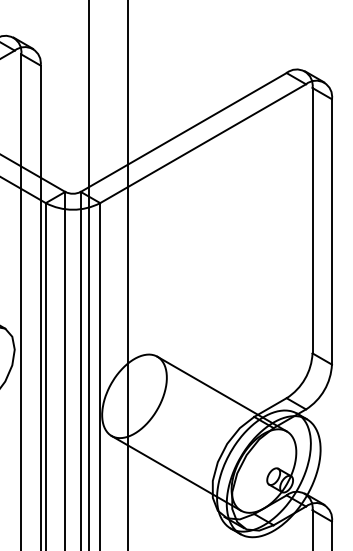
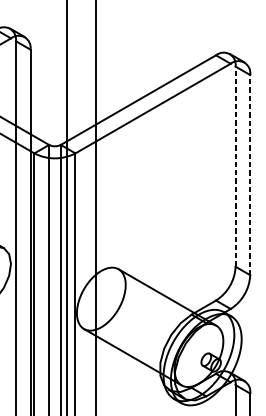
line: (312, 220) -> (235, 166), solid -> dashed
line: (331, 231) -> (249, 174), solid -> dashed

